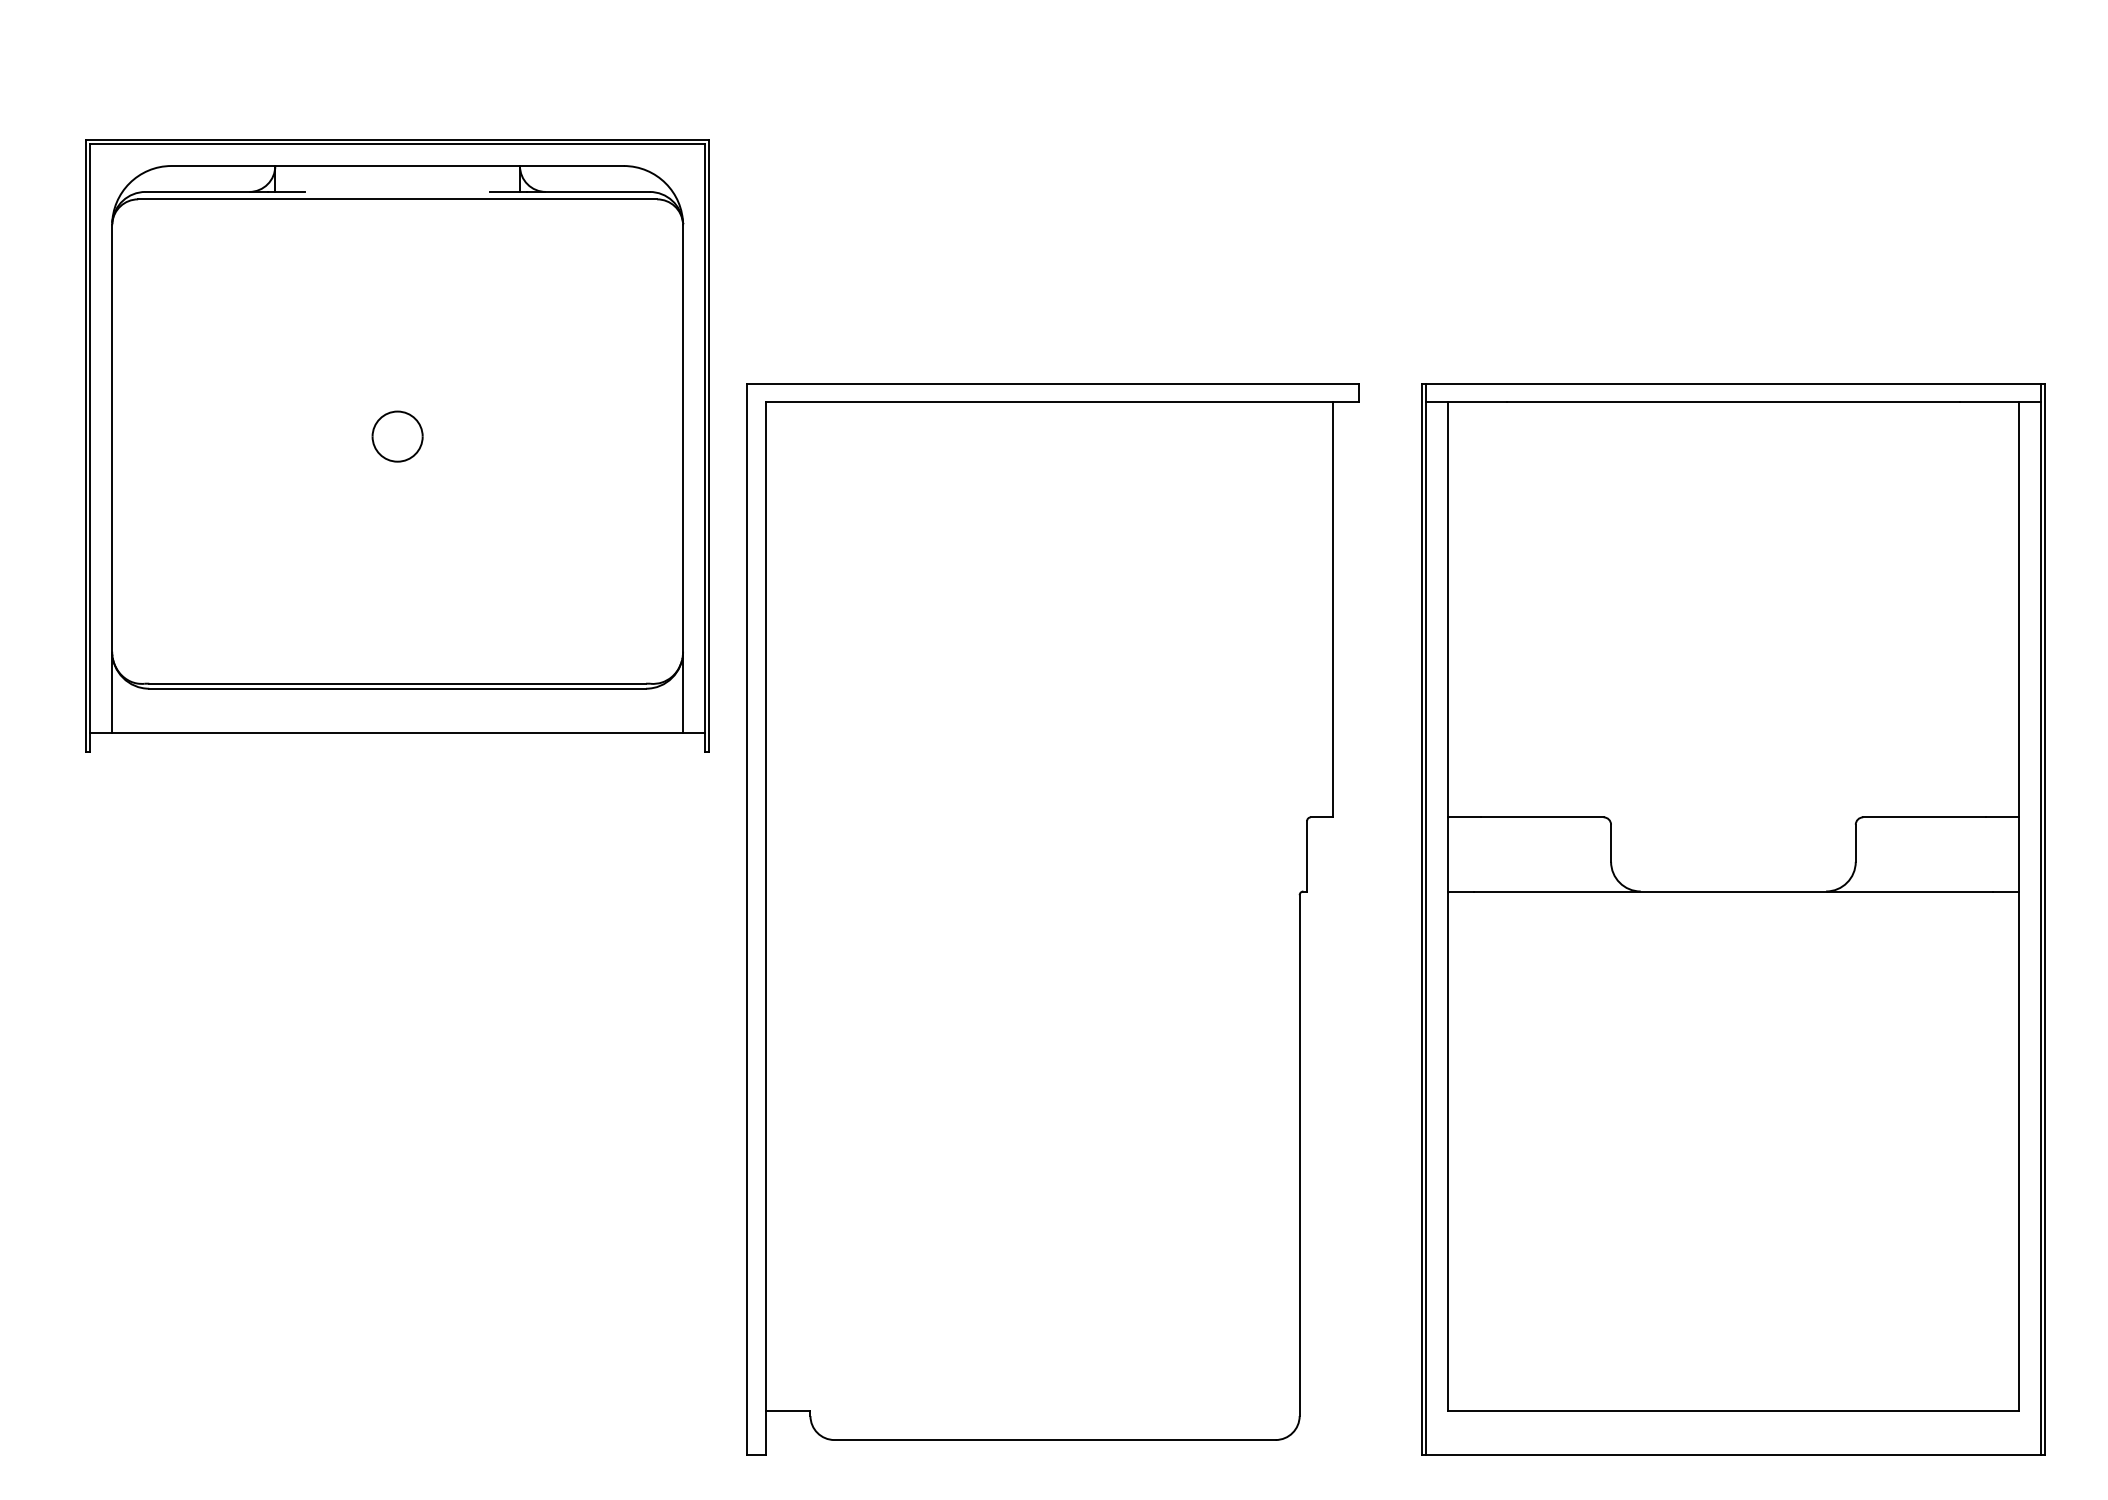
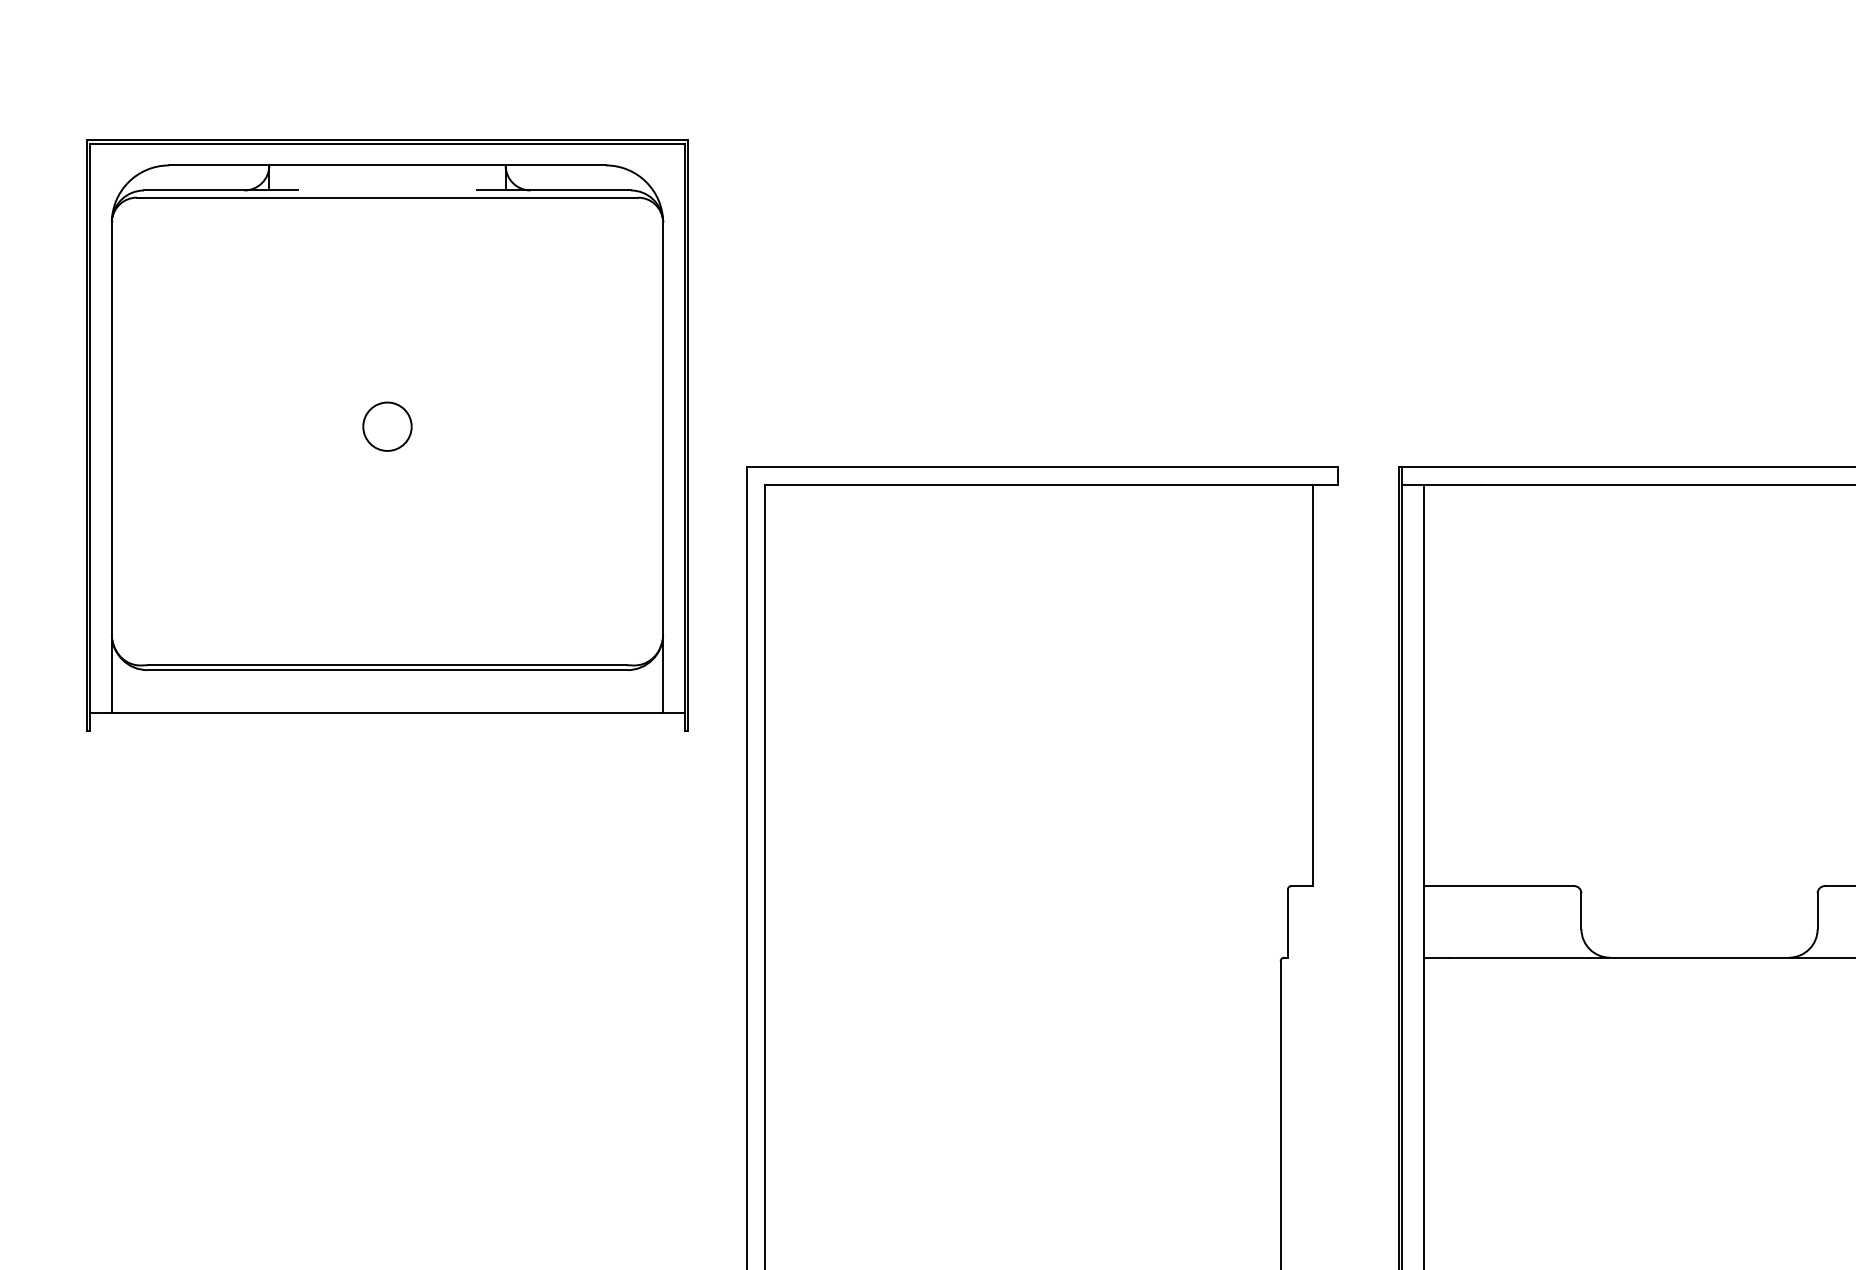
part: (397, 445) -> (387, 435), moved

